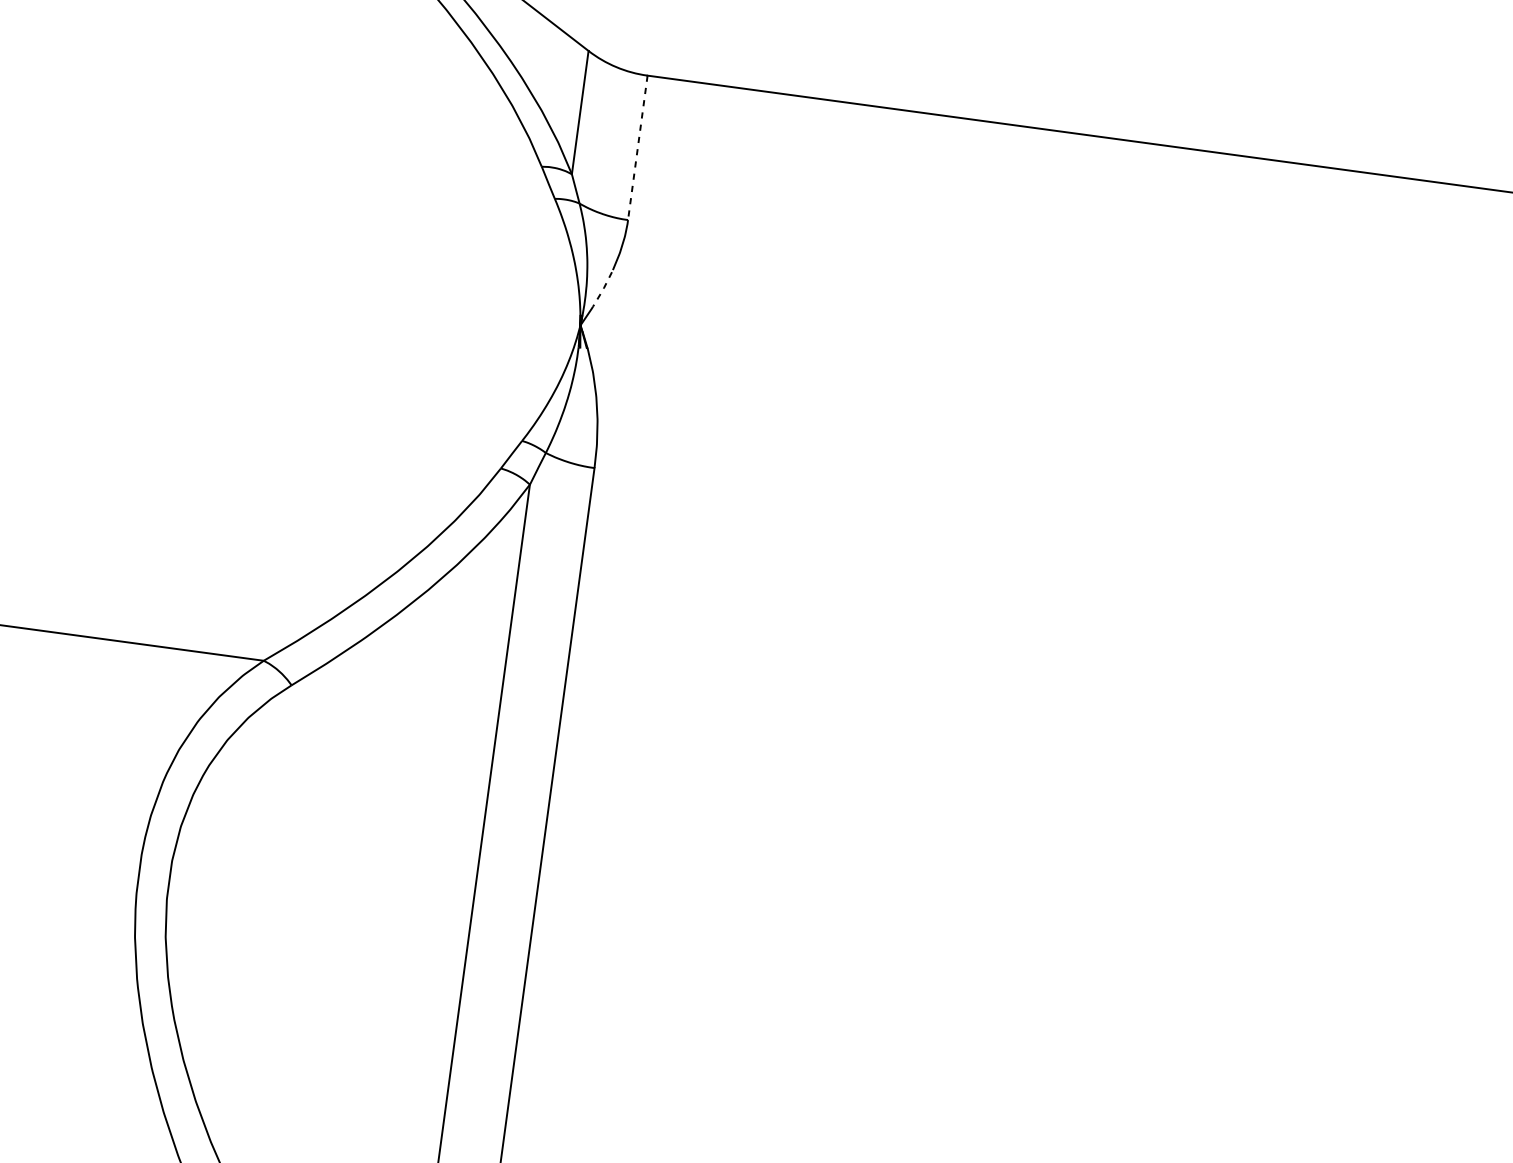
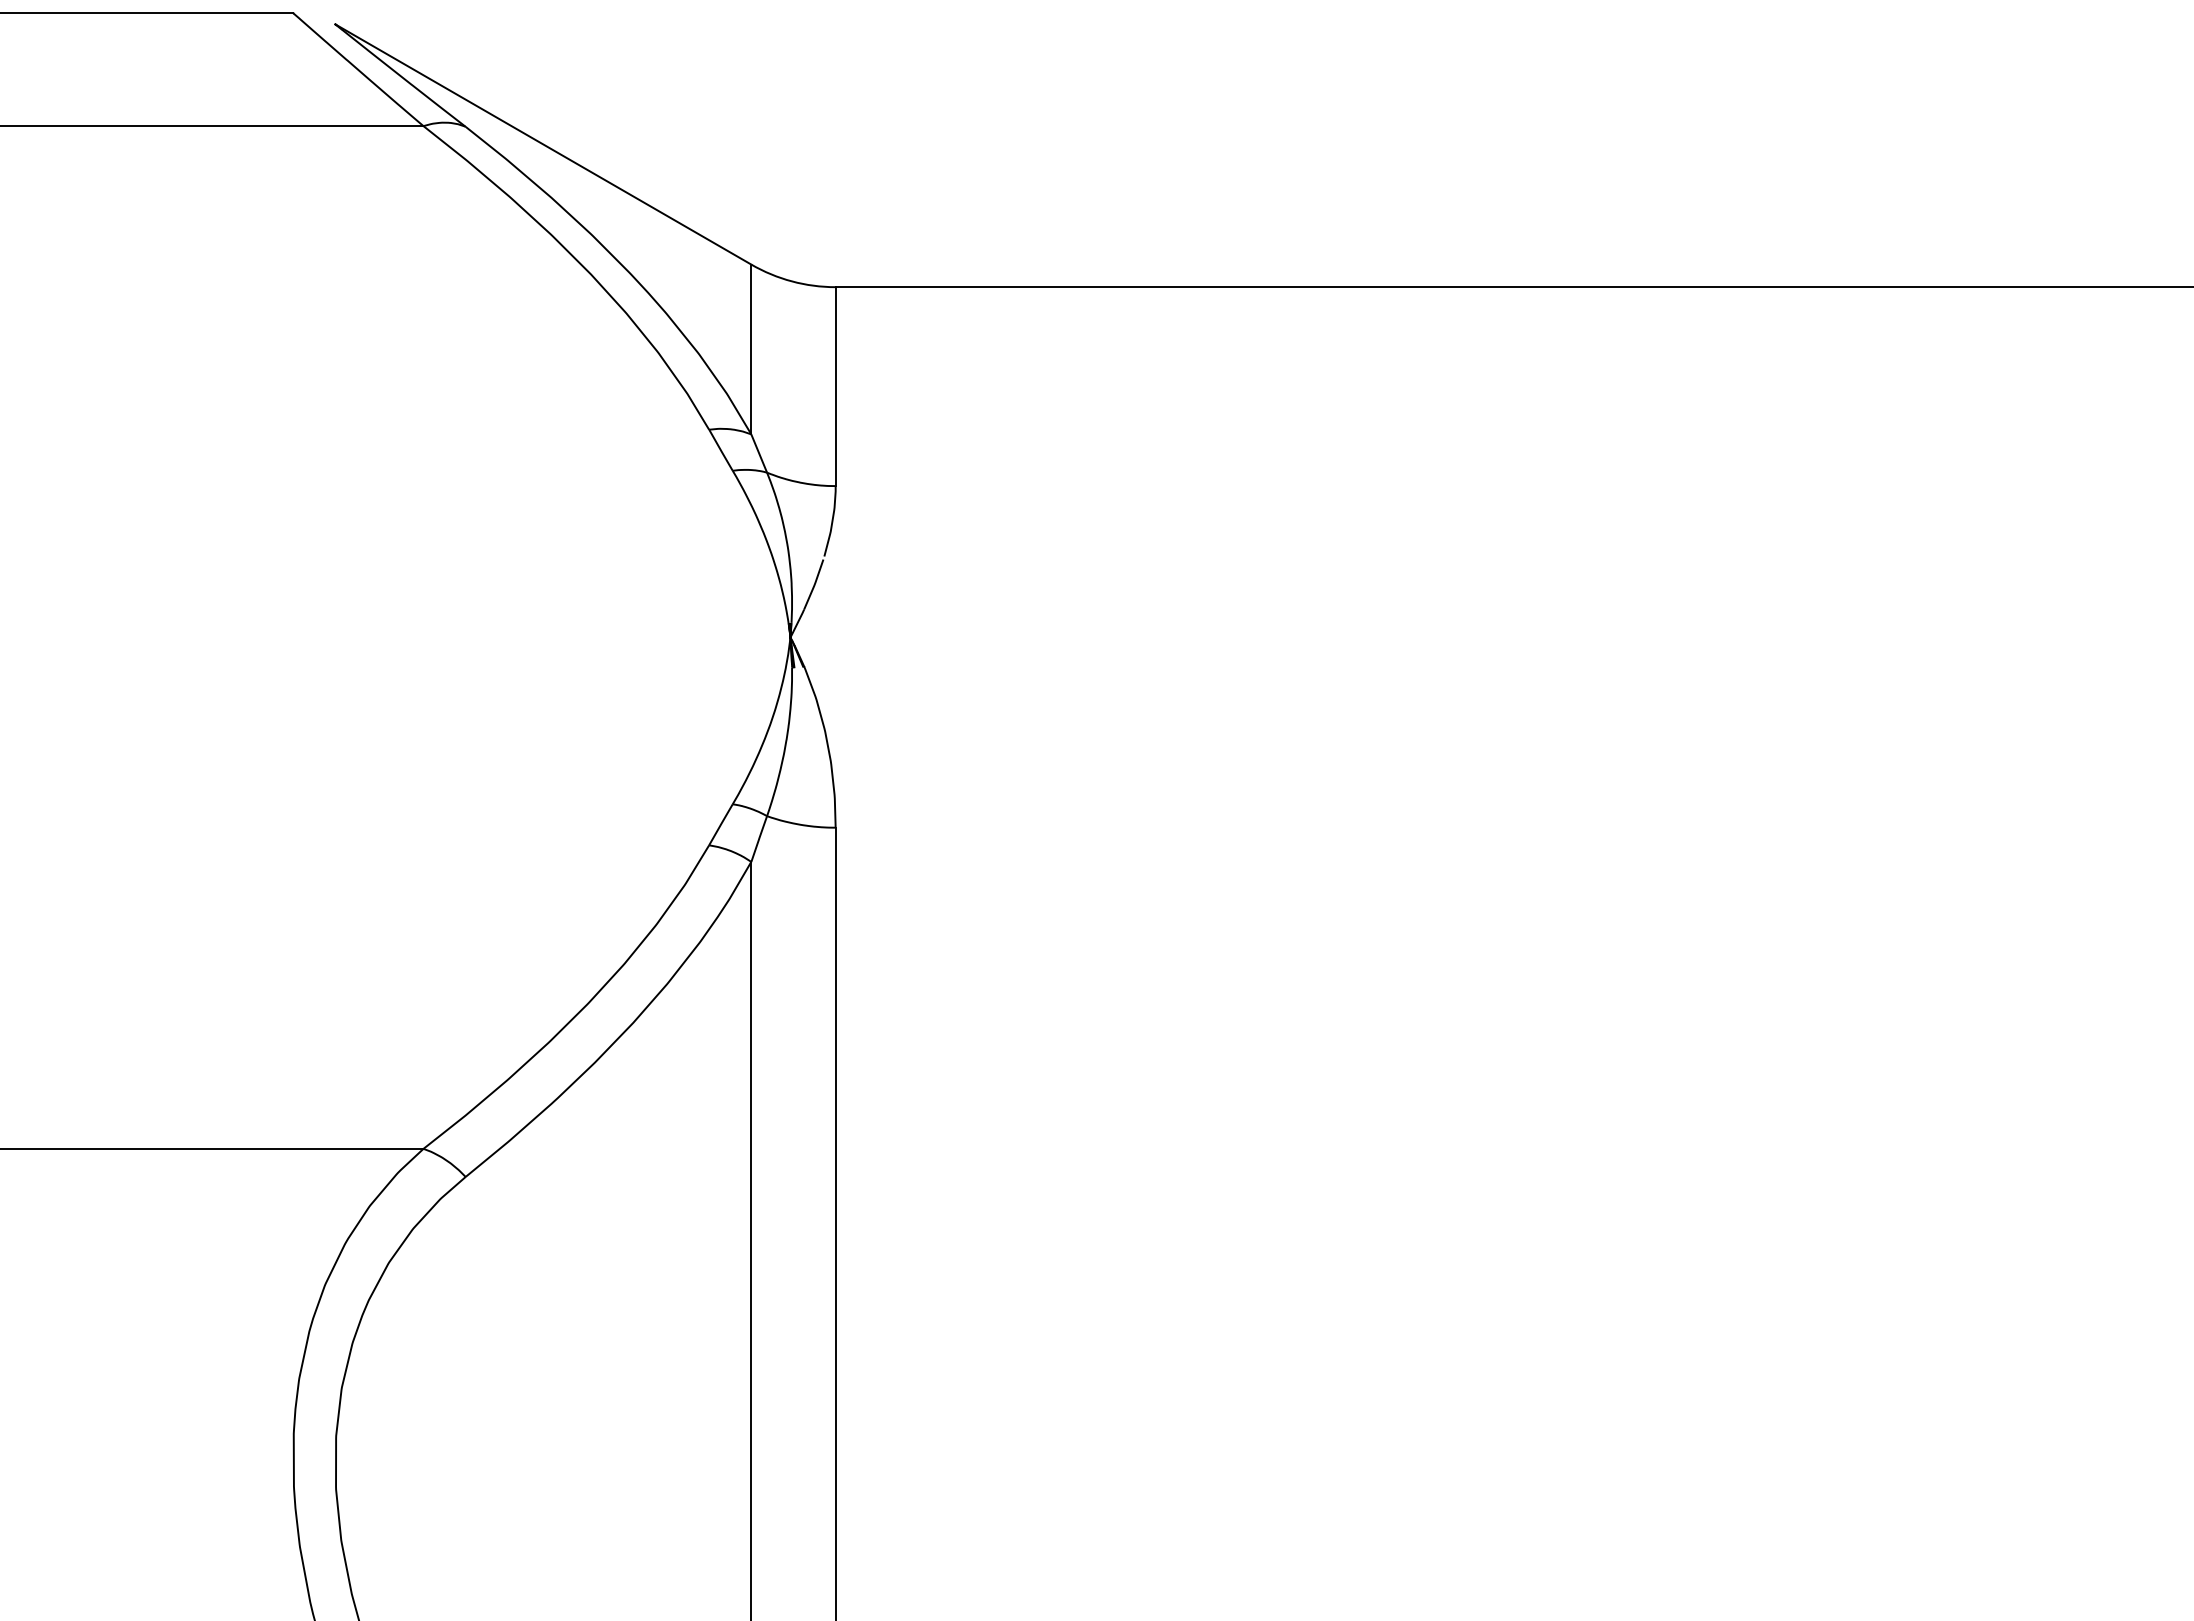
line: (637, 148) -> (835, 387), dashed -> solid
line: (603, 289) -> (814, 584), dashed -> solid

